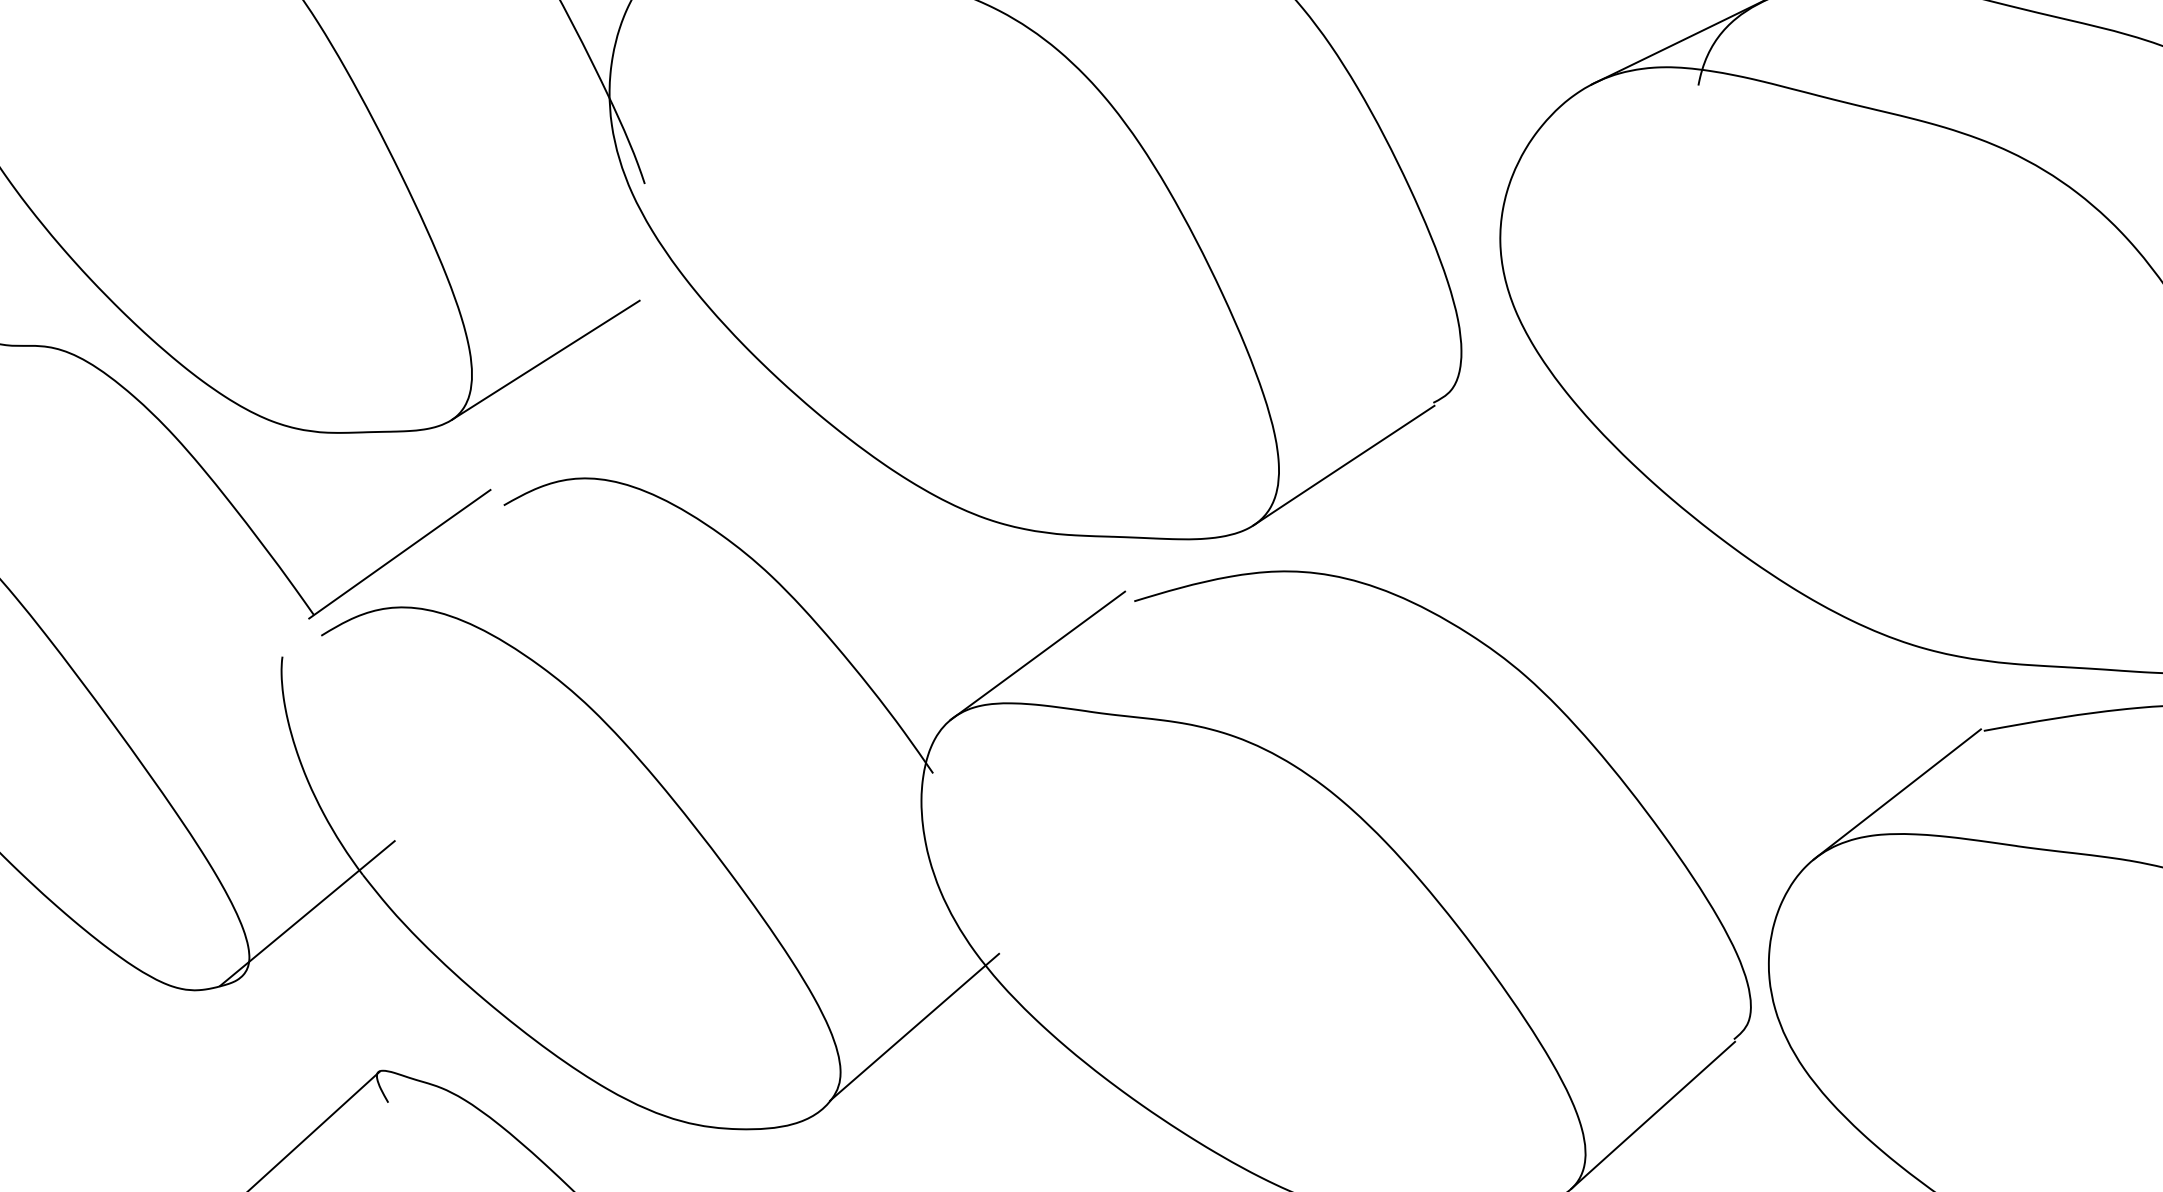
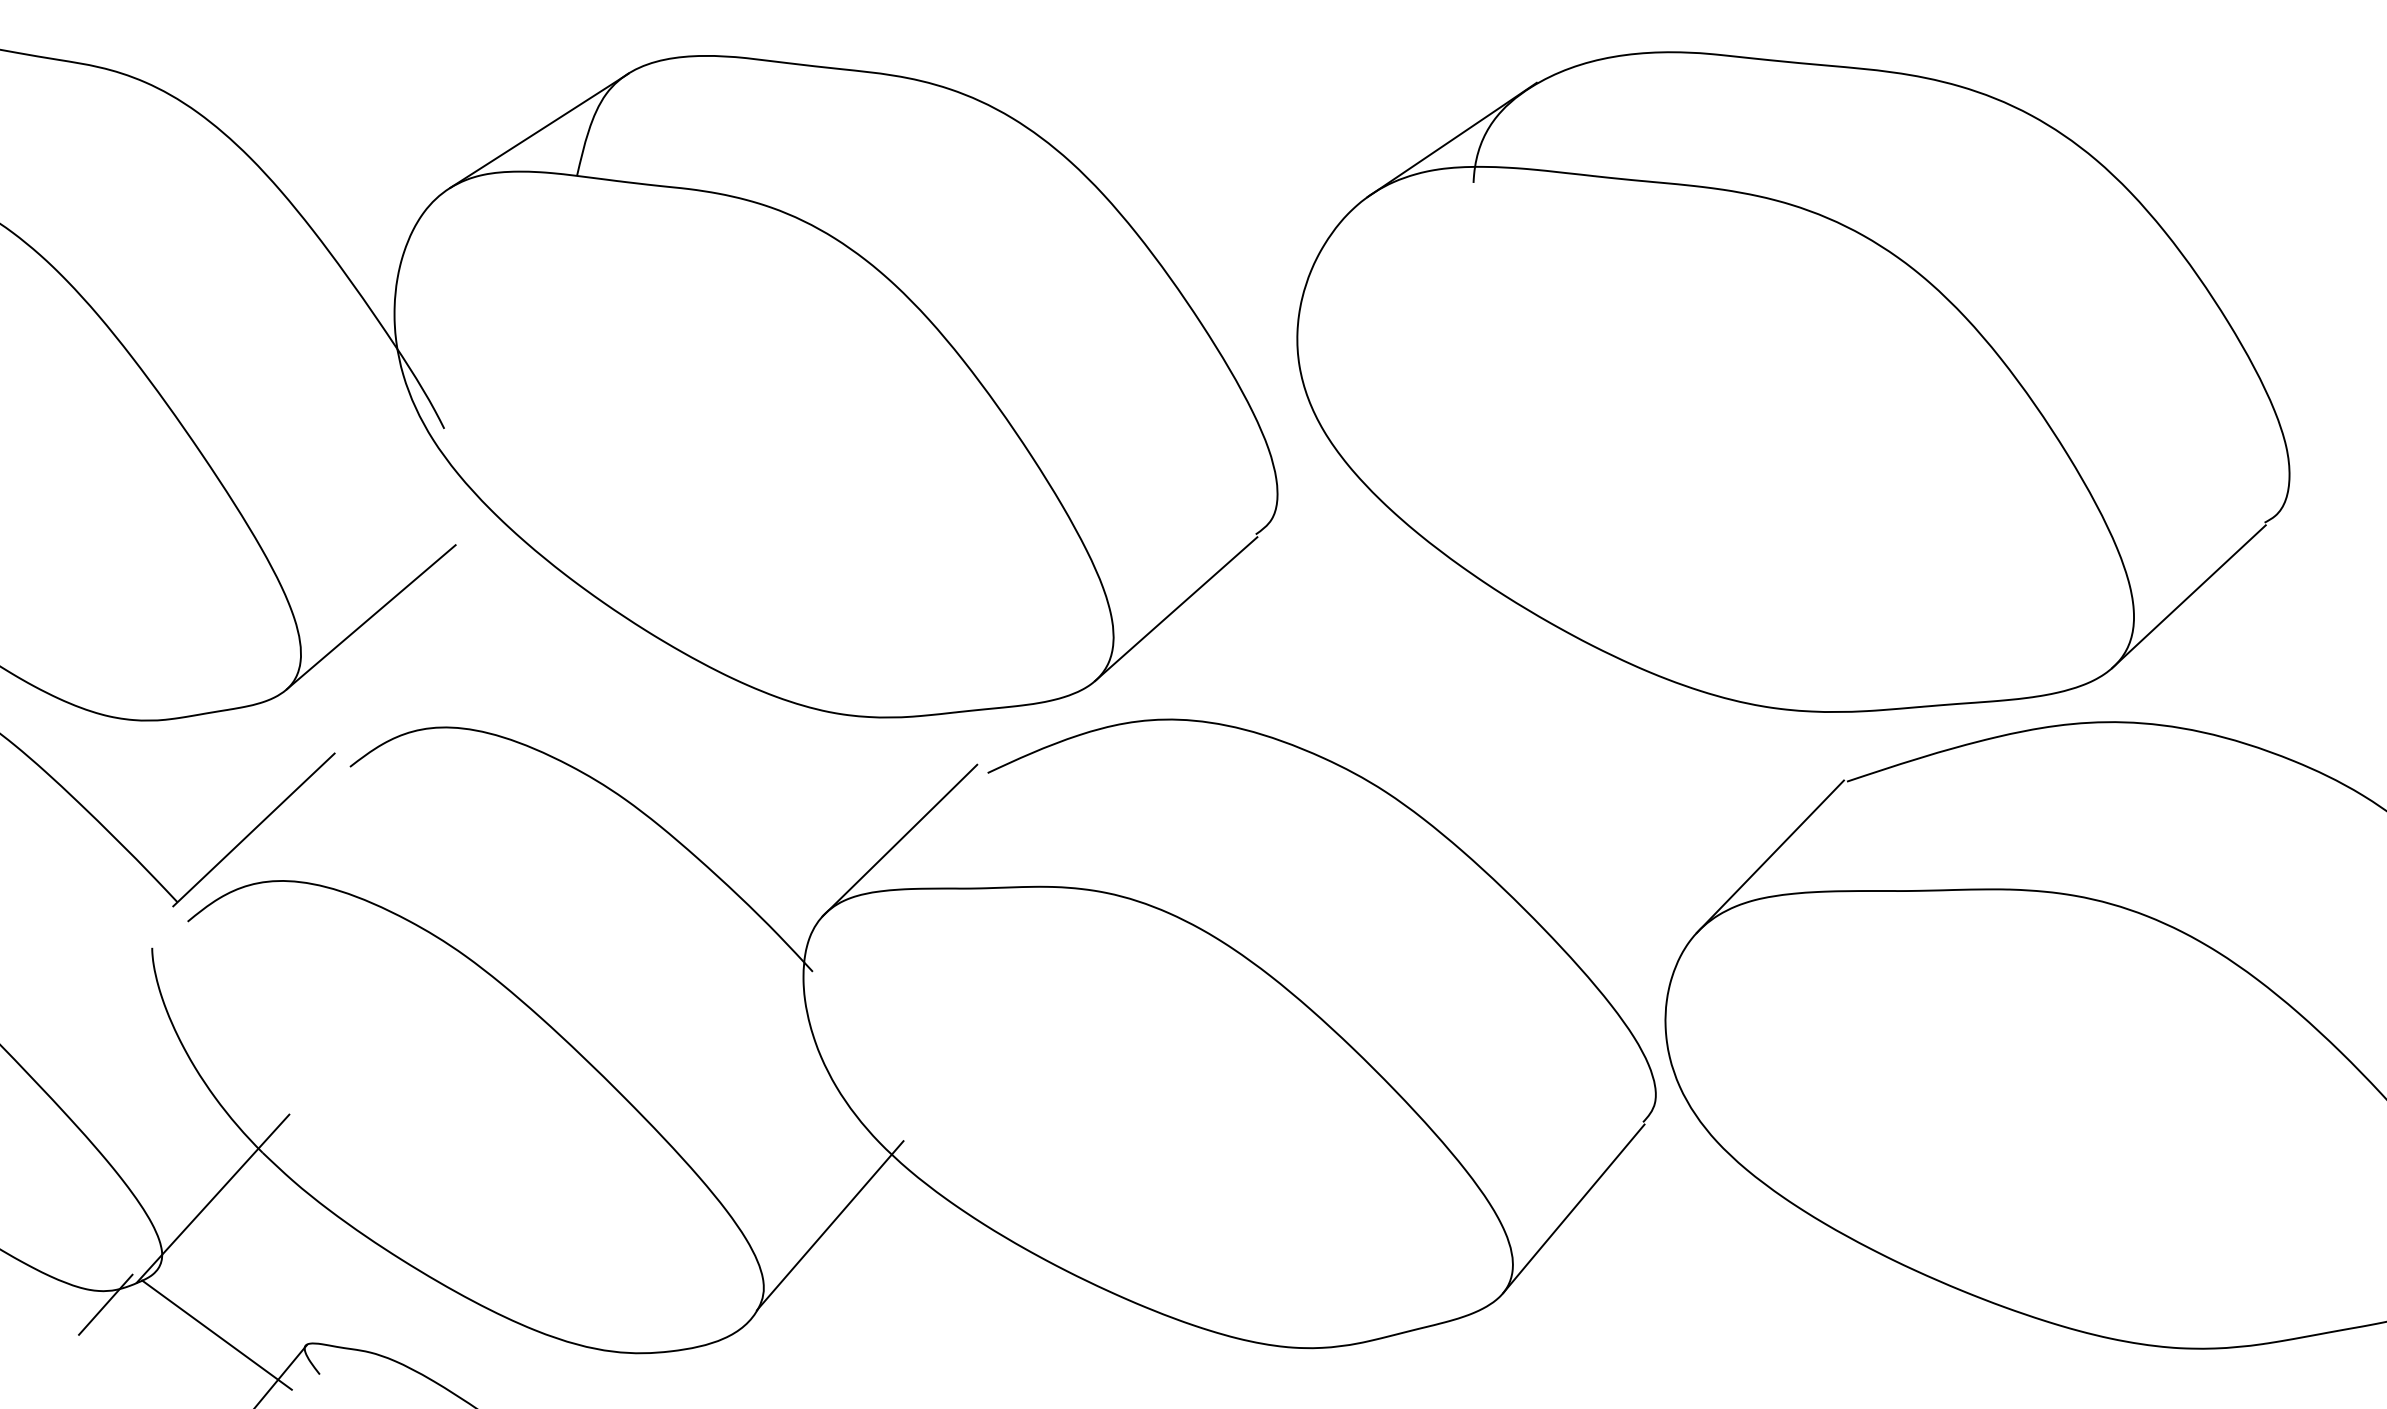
line: (185, 1003) -> (105, 1304), added
line: (291, 1048) -> (216, 1334), added

